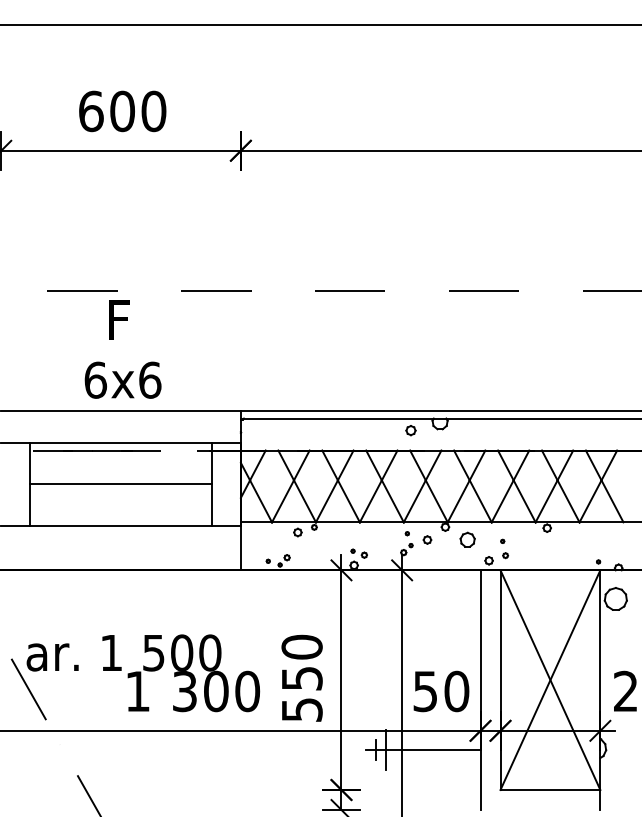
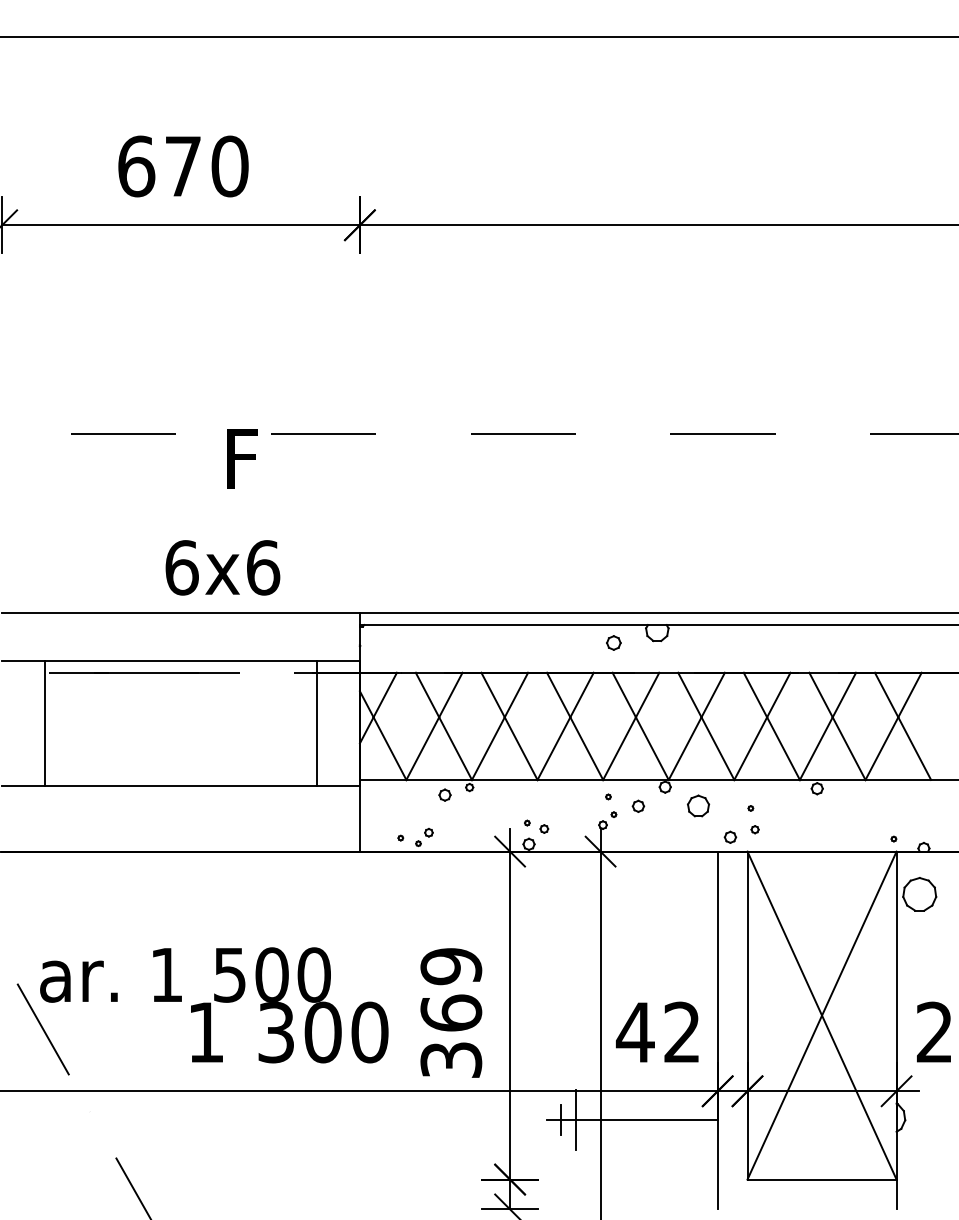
text: (122, 111) -> (183, 166), 600 -> 670
text: (119, 319) -> (242, 457), moved
text: (122, 379) -> (221, 566), moved
line: (121, 484) -> (181, 723), removed
text: (301, 677) -> (450, 1011), 550 -> 369
text: (440, 691) -> (657, 1032), 50 -> 42

